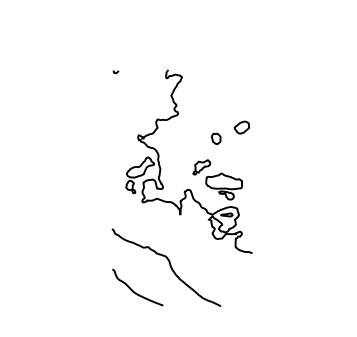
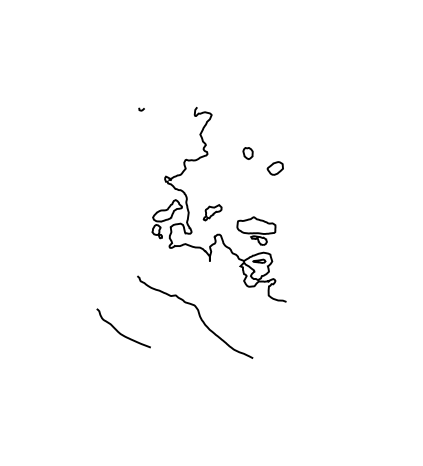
part: (215, 138) -> (247, 153), moved
part: (201, 167) -> (212, 212), moved
curve: (133, 290) -> (119, 331), moved

